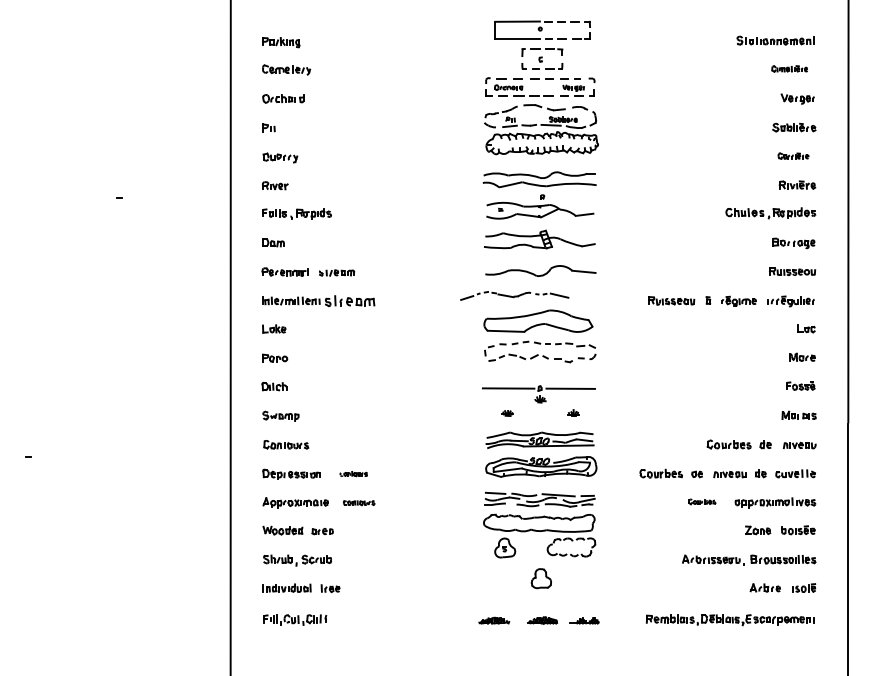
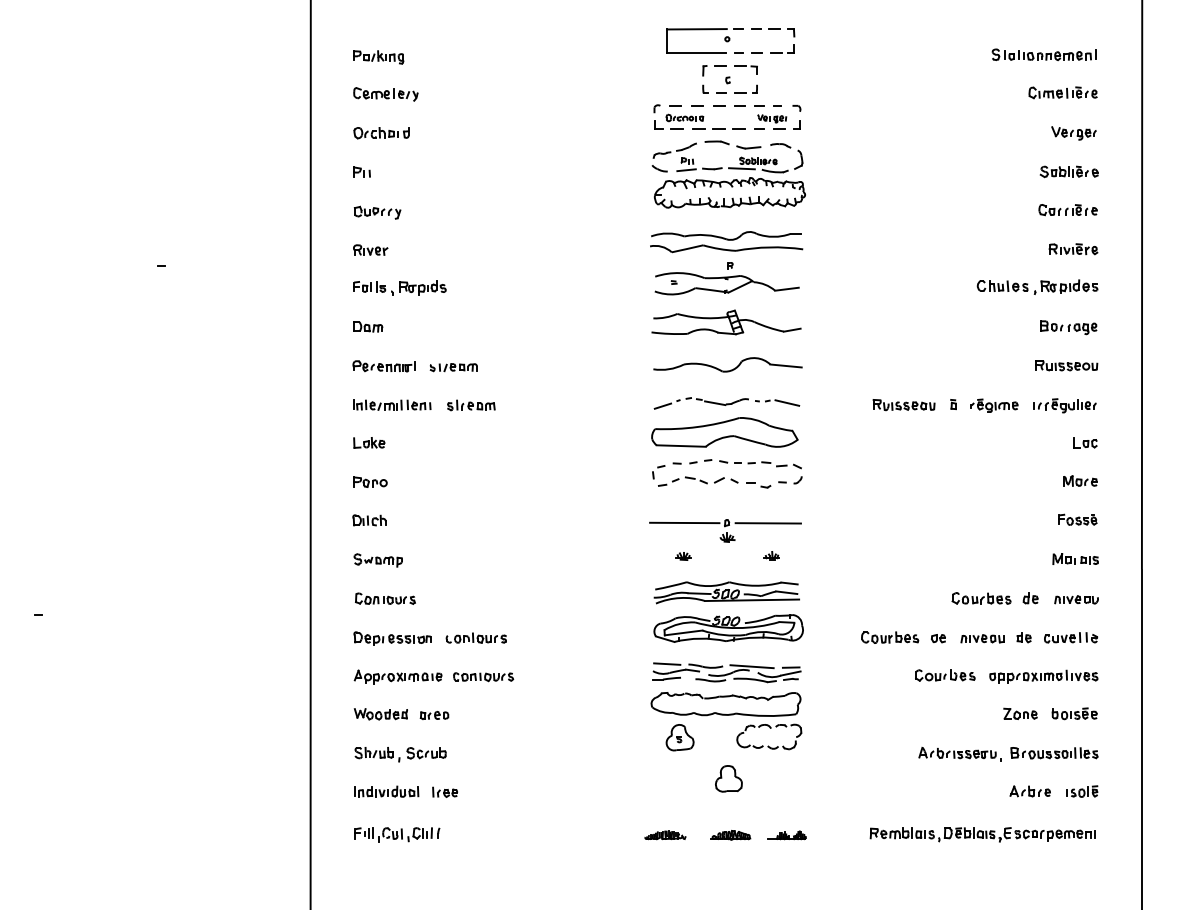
part: (789, 68) -> (1062, 92), size x1.43
part: (793, 156) -> (1067, 210), size x1.43
part: (514, 296) -> (726, 403), moved
part: (350, 301) -> (471, 405), size x0.71
part: (353, 473) -> (475, 637), size x1.67
part: (702, 501) -> (945, 675), size x1.67
part: (359, 503) -> (483, 677), size x1.43

